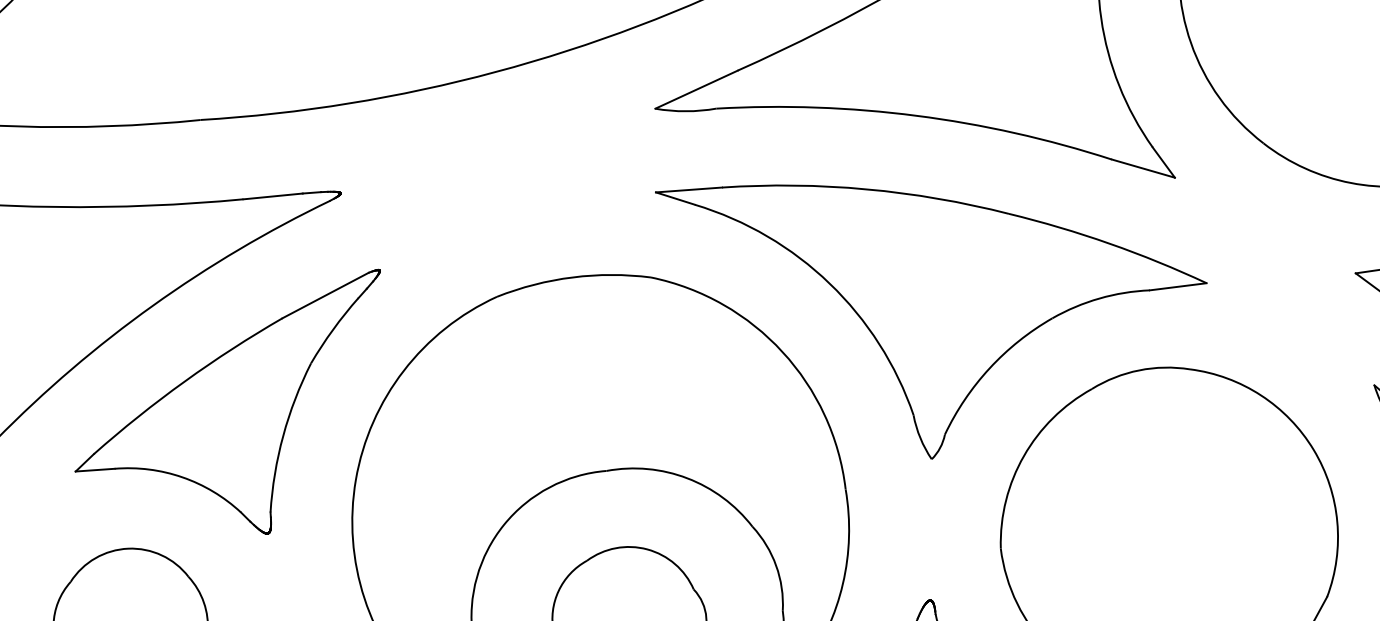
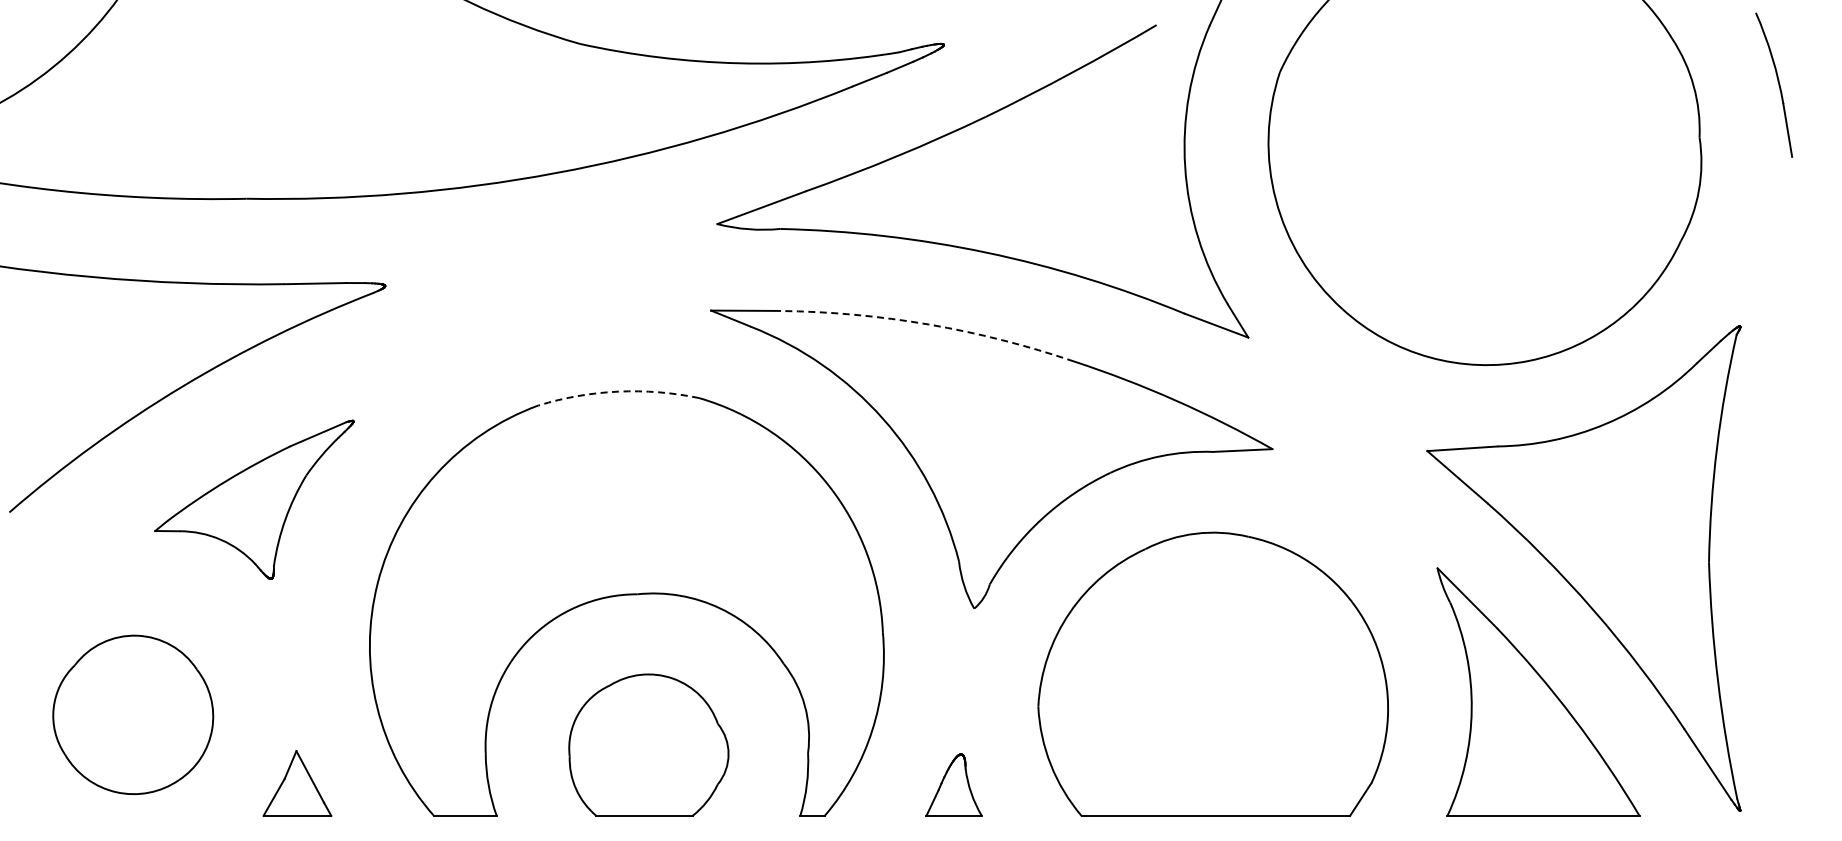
arc: (866, 189) -> (928, 324), solid -> dashed
arc: (573, 277) -> (618, 391), solid -> dashed
part: (230, 408) -> (254, 499), size x0.6

